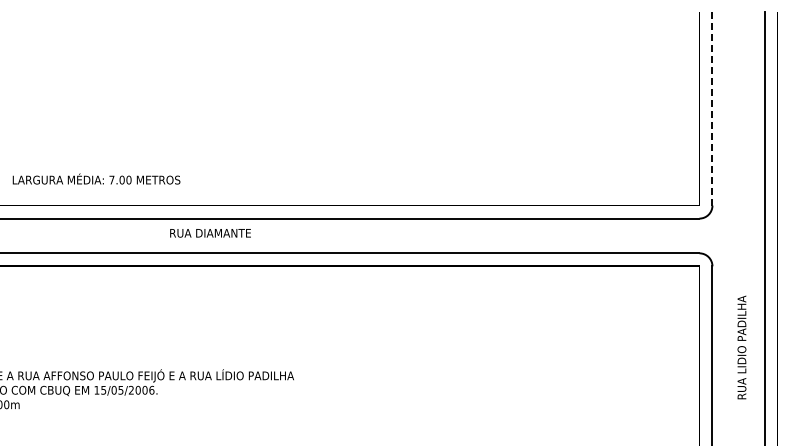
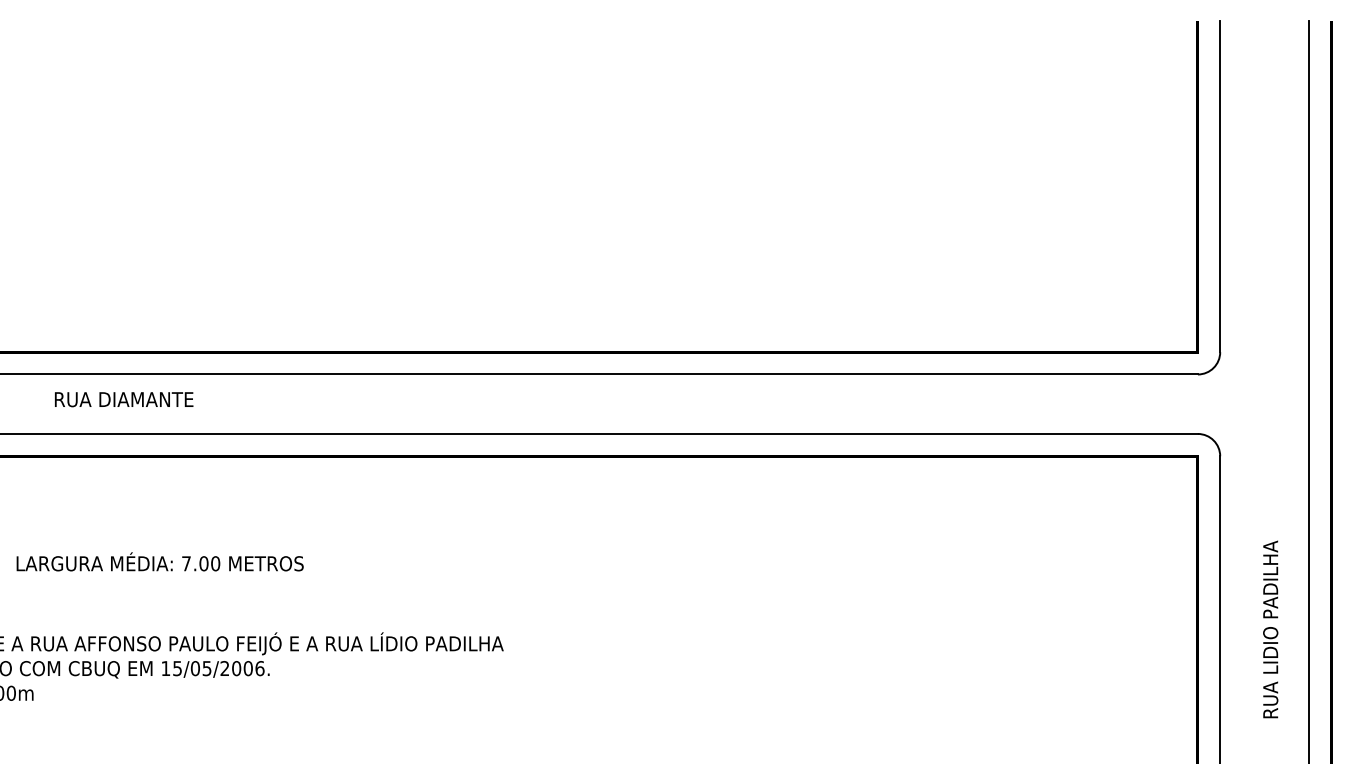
line: (712, 108) -> (1220, 185), dashed -> solid
text: (96, 178) -> (160, 560), moved
text: (210, 233) -> (124, 399), moved
text: (741, 347) -> (1269, 629), moved

